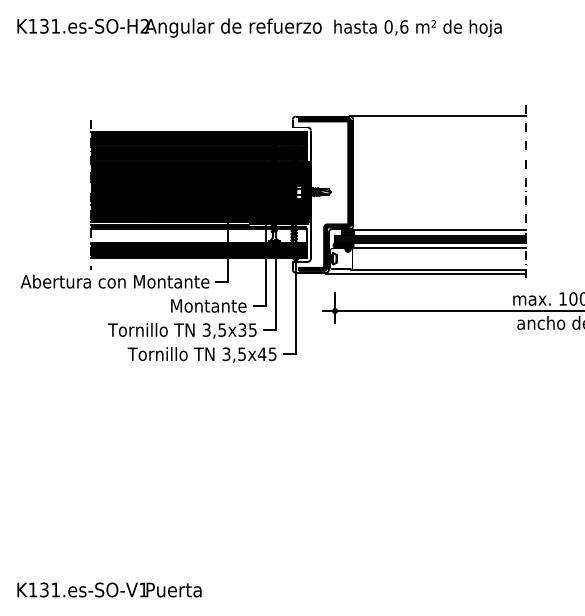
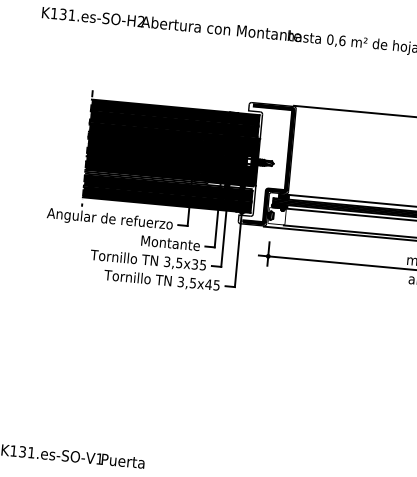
text: (254, 27) -> (226, 30), Angular de refuerzo -> Abertura con Montante
fill: (199, 235) -> (168, 187), added
text: (114, 283) -> (99, 219), Abertura con Montante -> Angular de refuerzo

